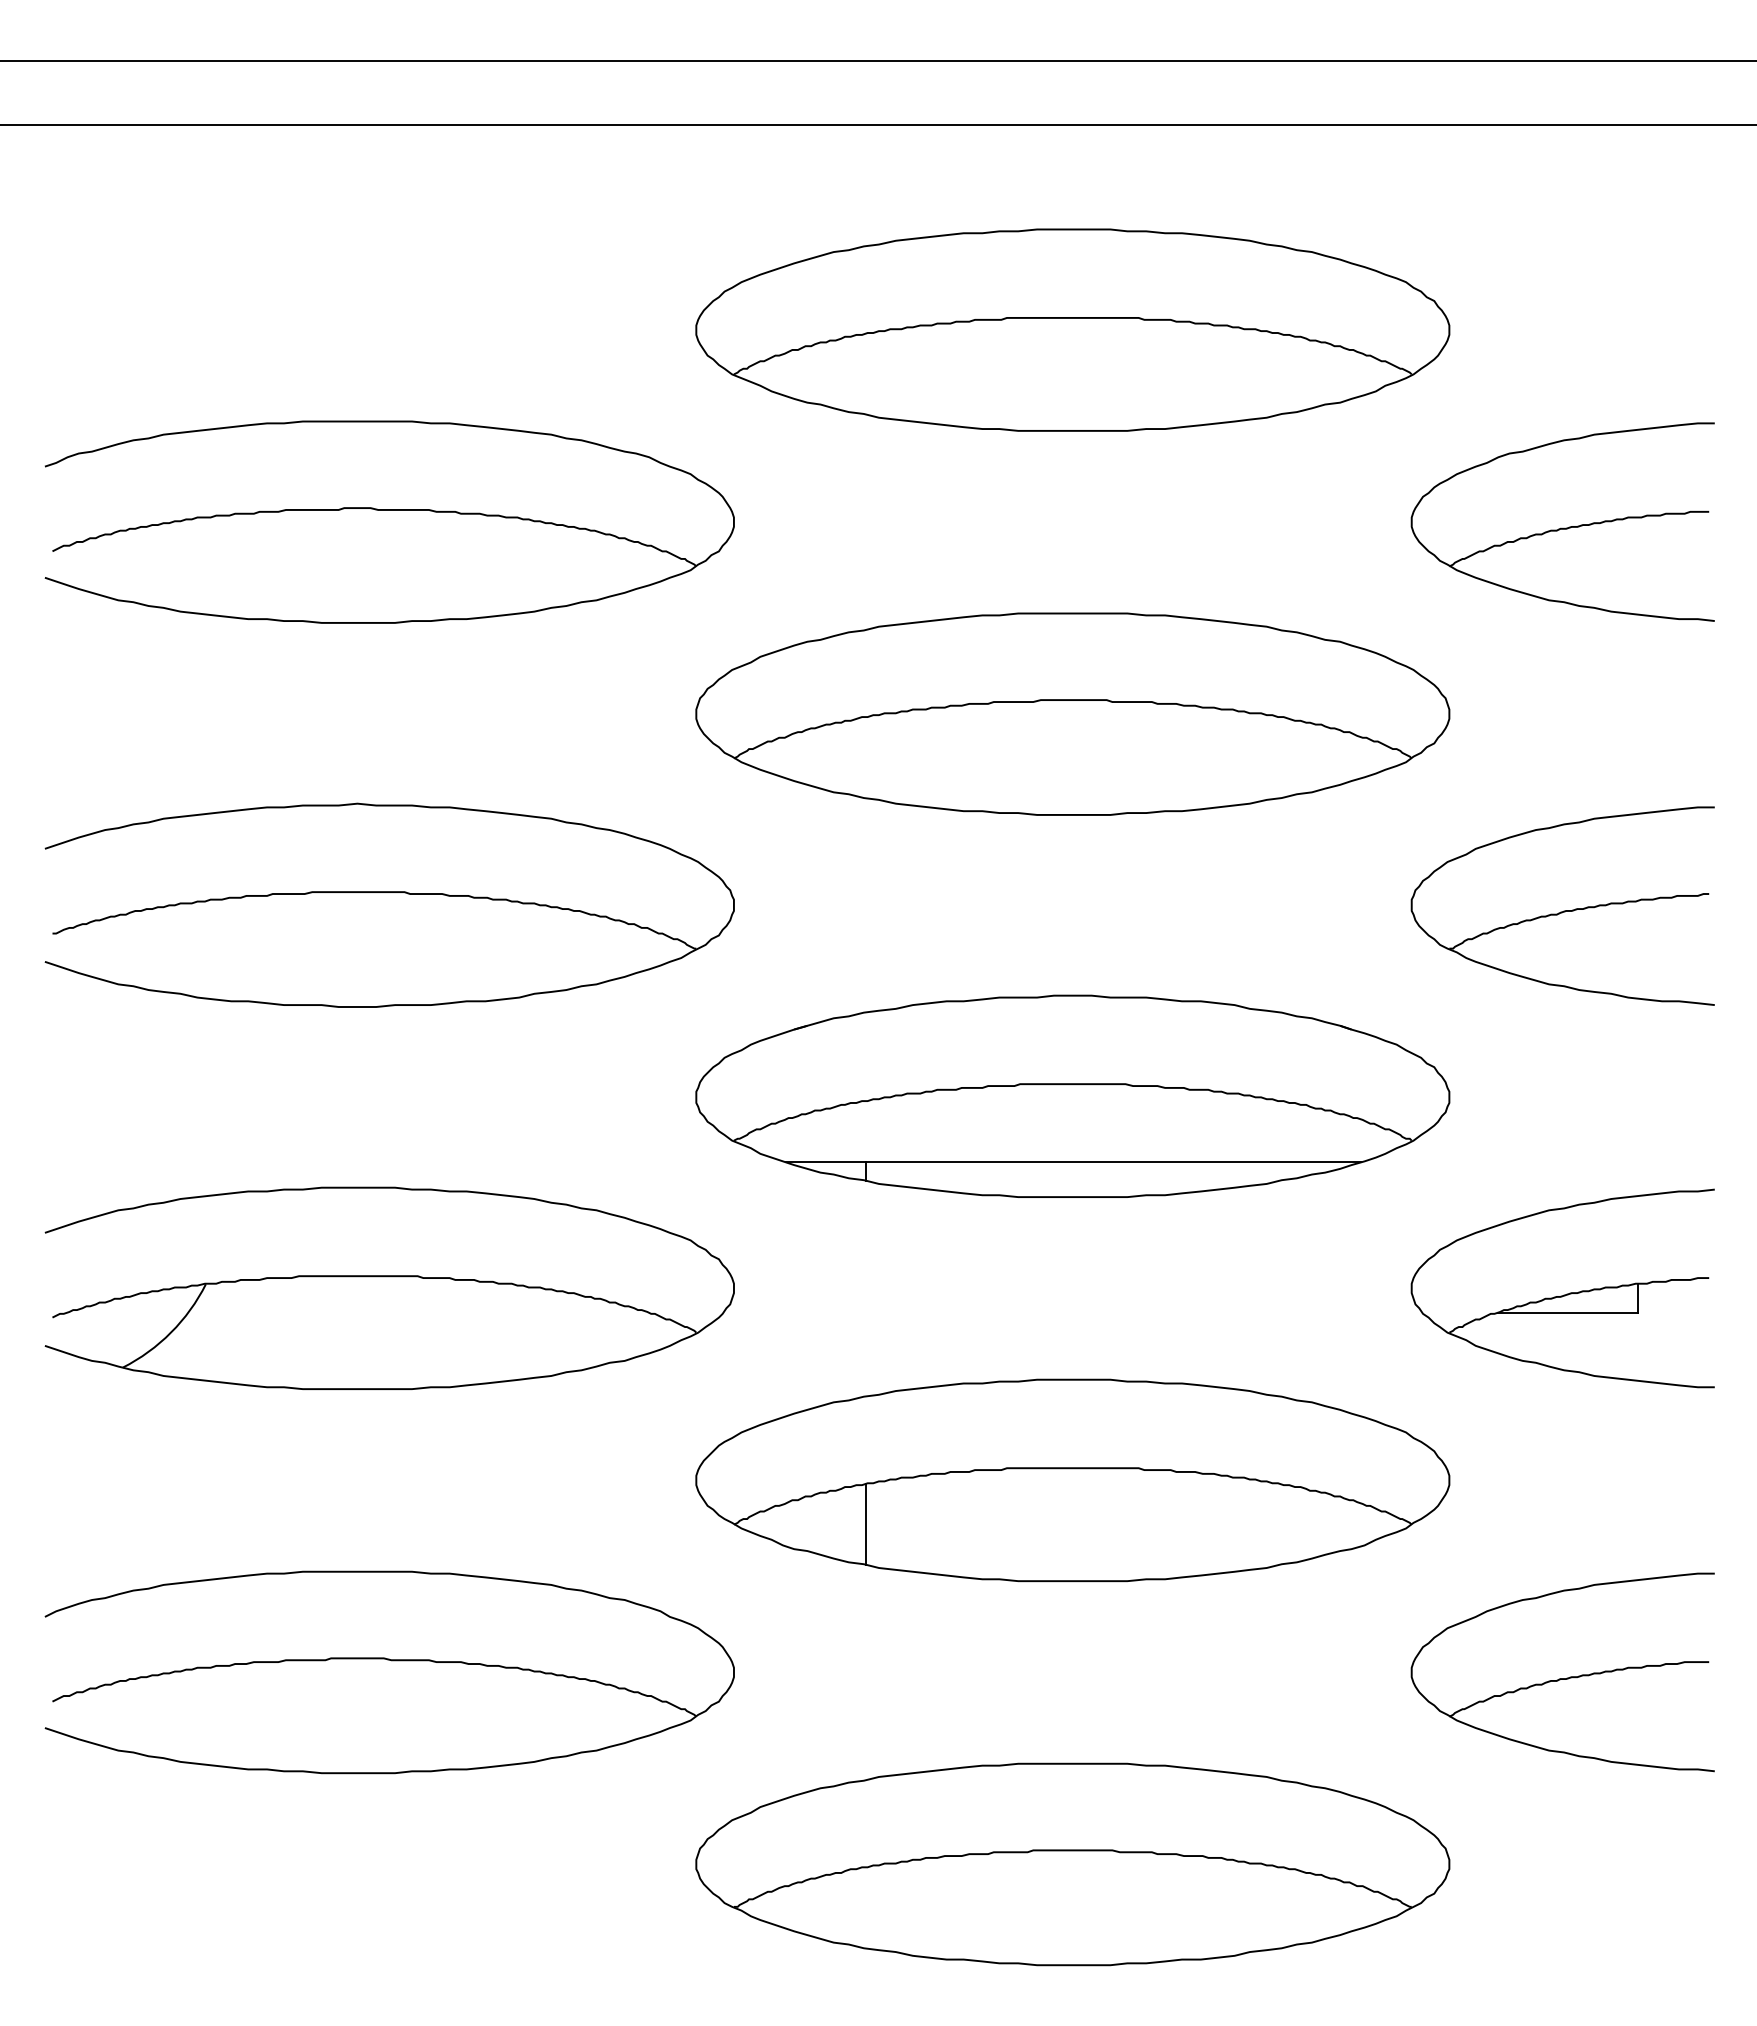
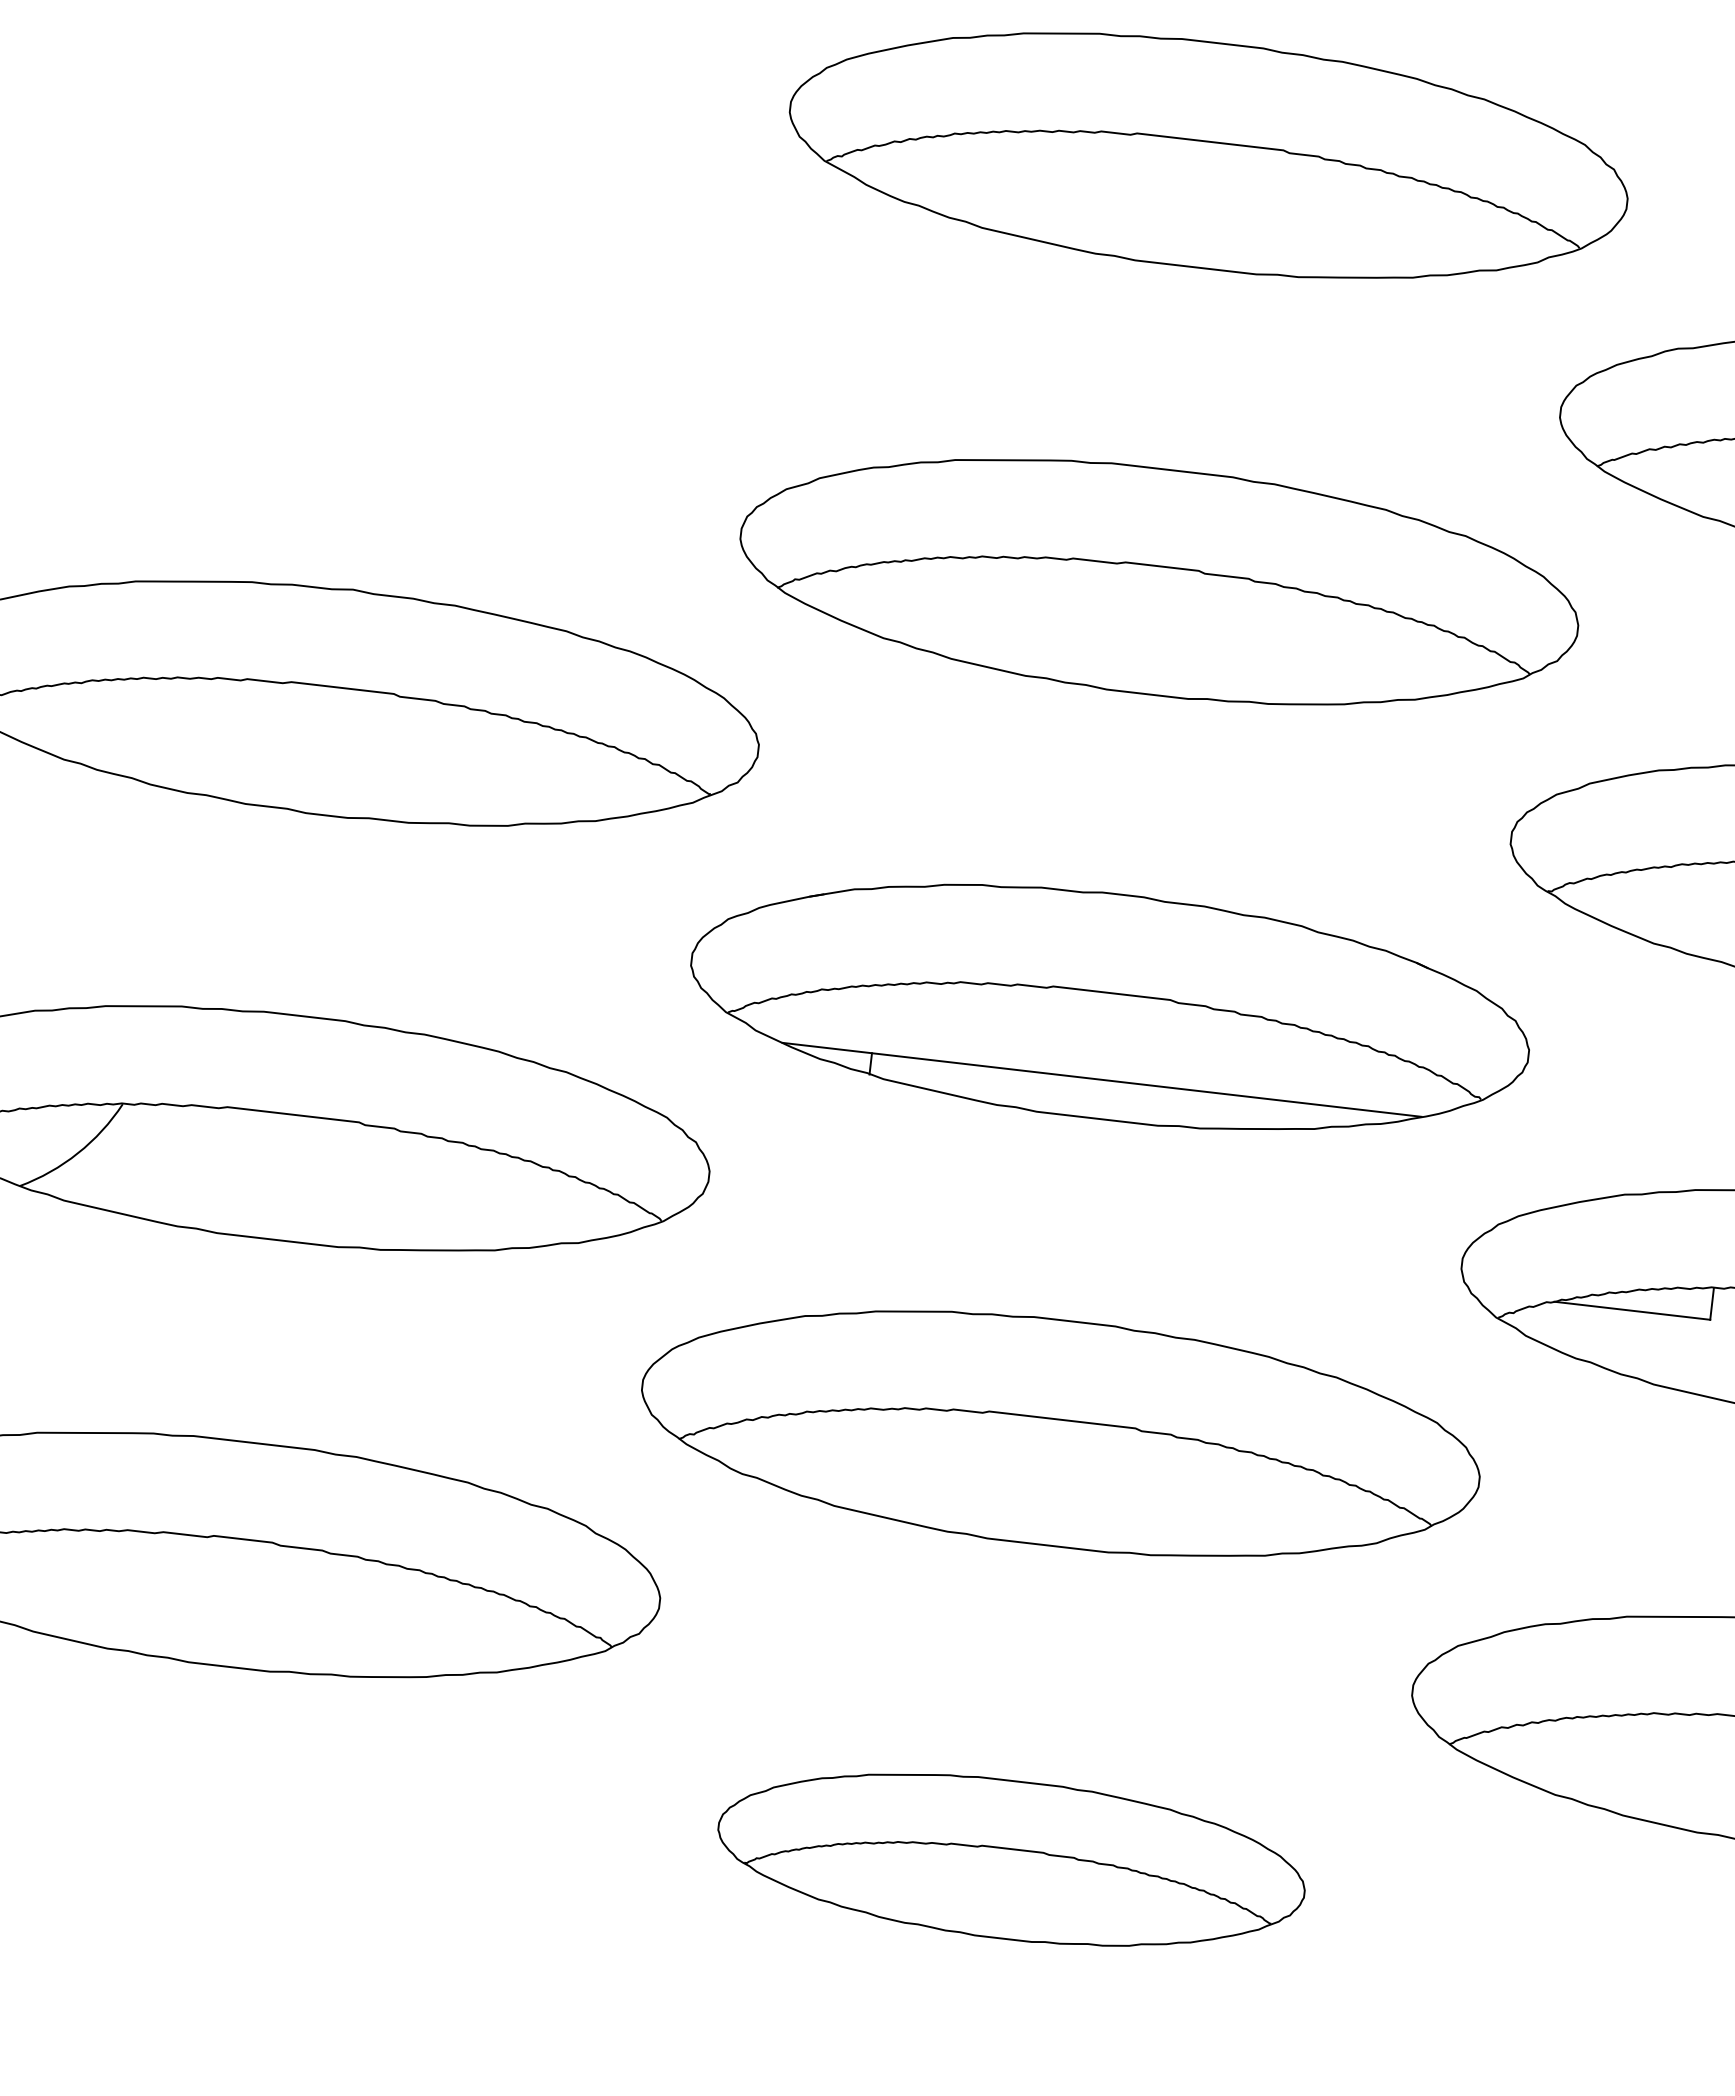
part: (389, 510) -> (426, 268), removed
line: (866, 1524) -> (825, 1455), removed
part: (1072, 1864) -> (1011, 1860), size x0.7

